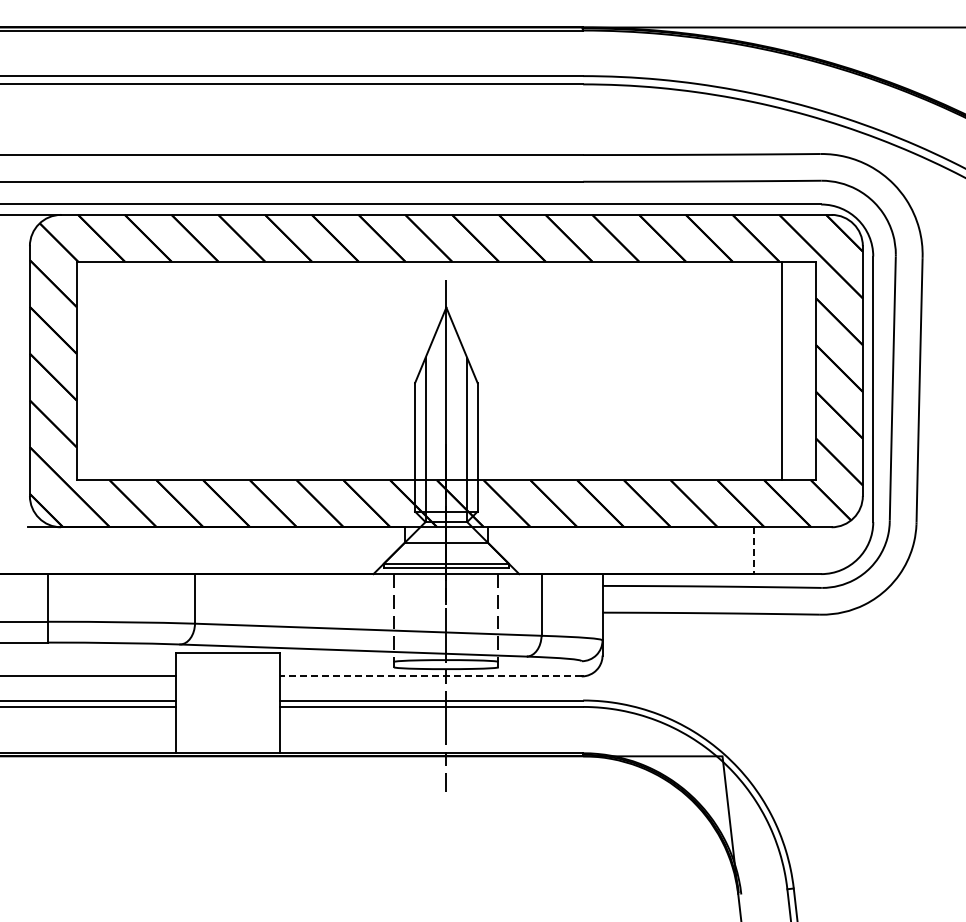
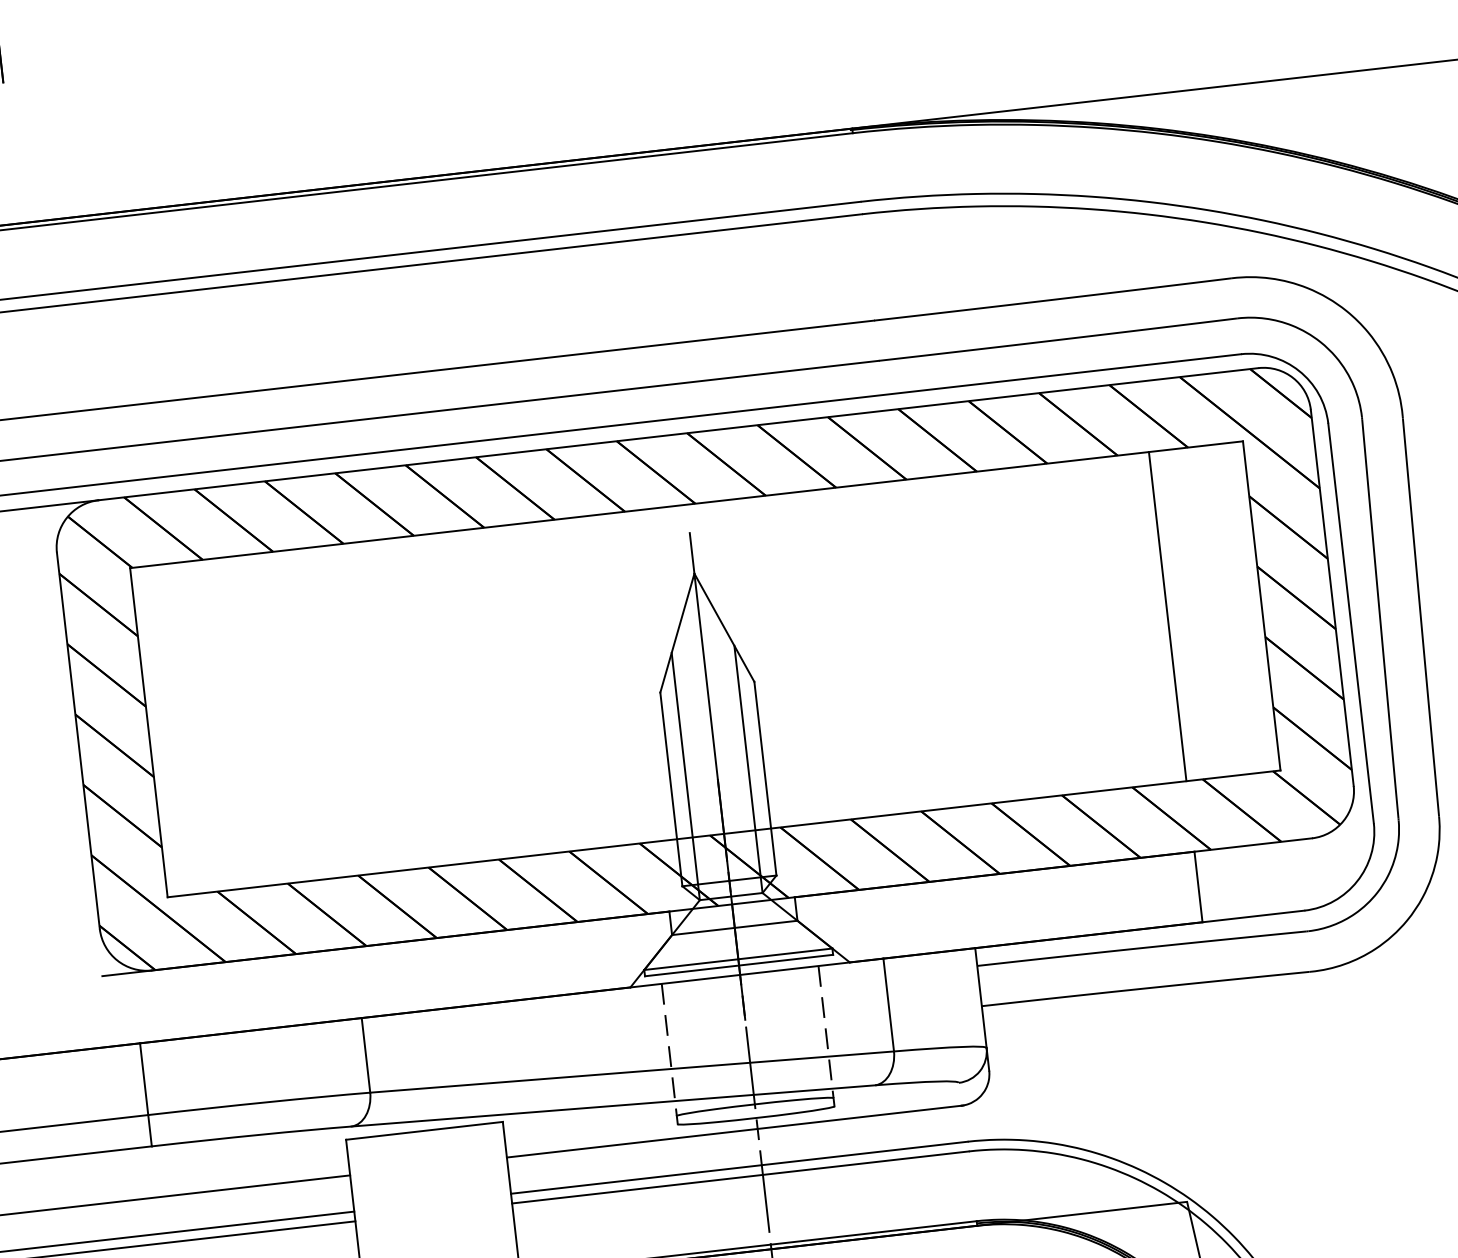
line: (781, 370) -> (1167, 615), moved
line: (753, 551) -> (1198, 888), dashed -> solid
line: (430, 676) -> (733, 1131), dashed -> solid

